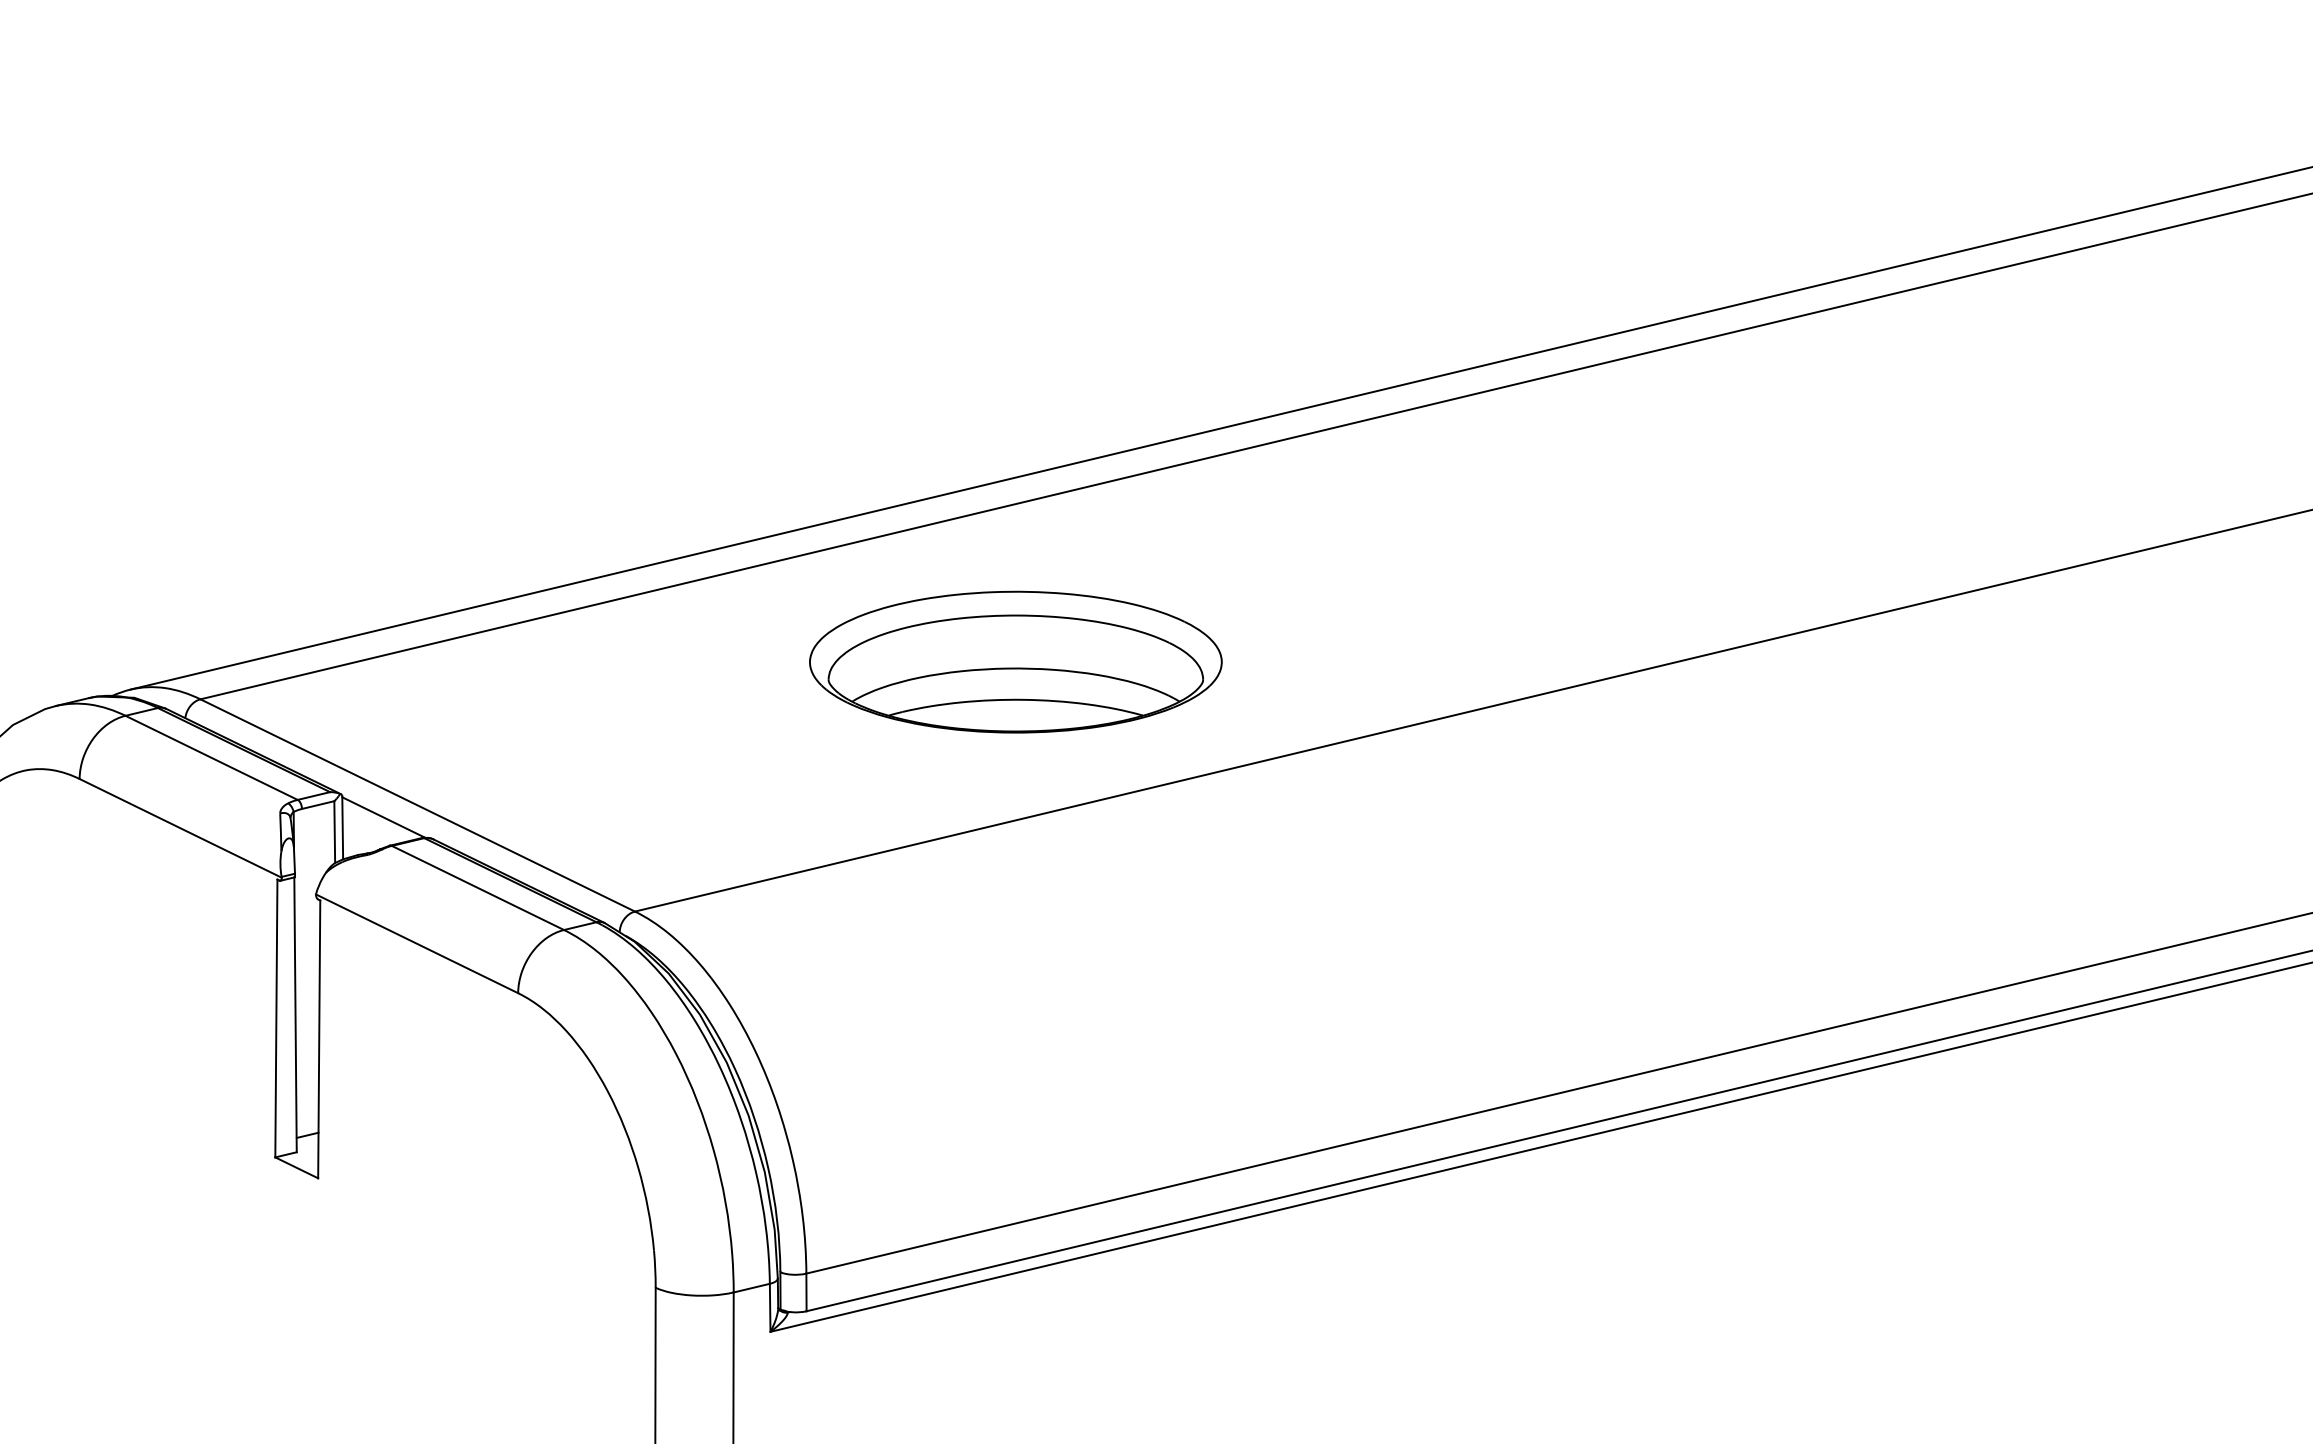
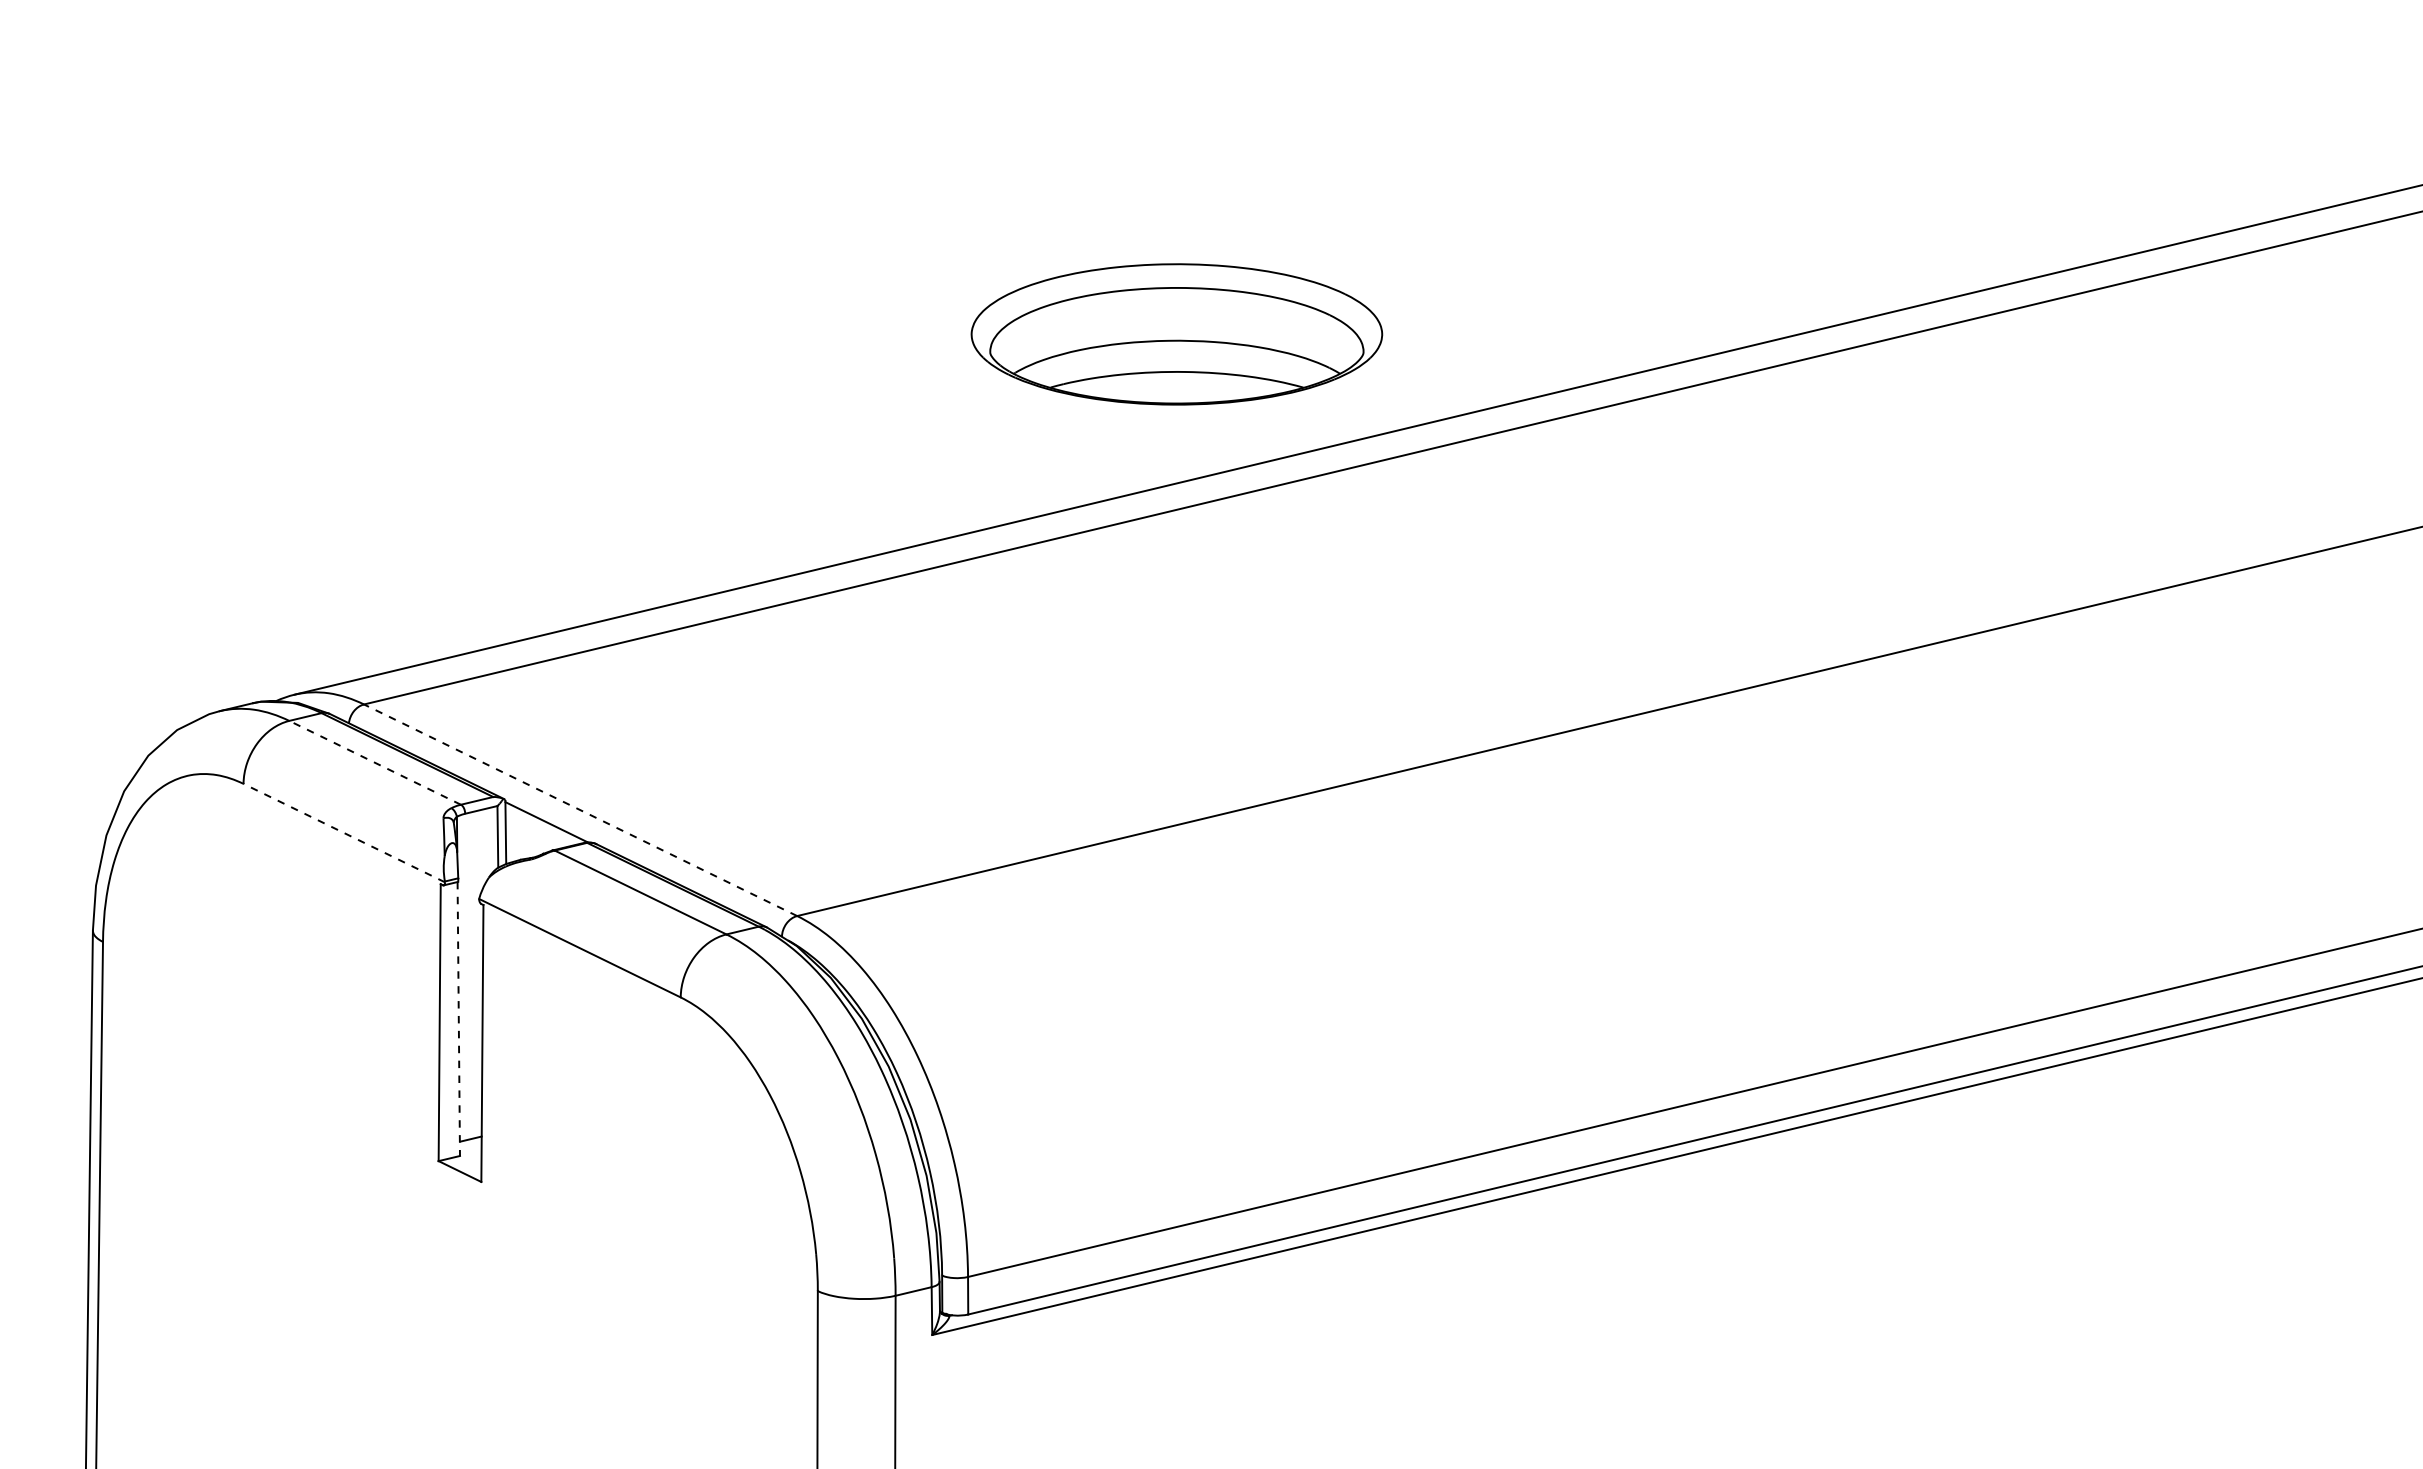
part: (1015, 662) -> (1176, 334), moved
line: (211, 757) -> (375, 762), solid -> dashed
line: (417, 805) -> (580, 810), solid -> dashed
line: (179, 827) -> (343, 832), solid -> dashed
line: (295, 1015) -> (458, 1019), solid -> dashed

